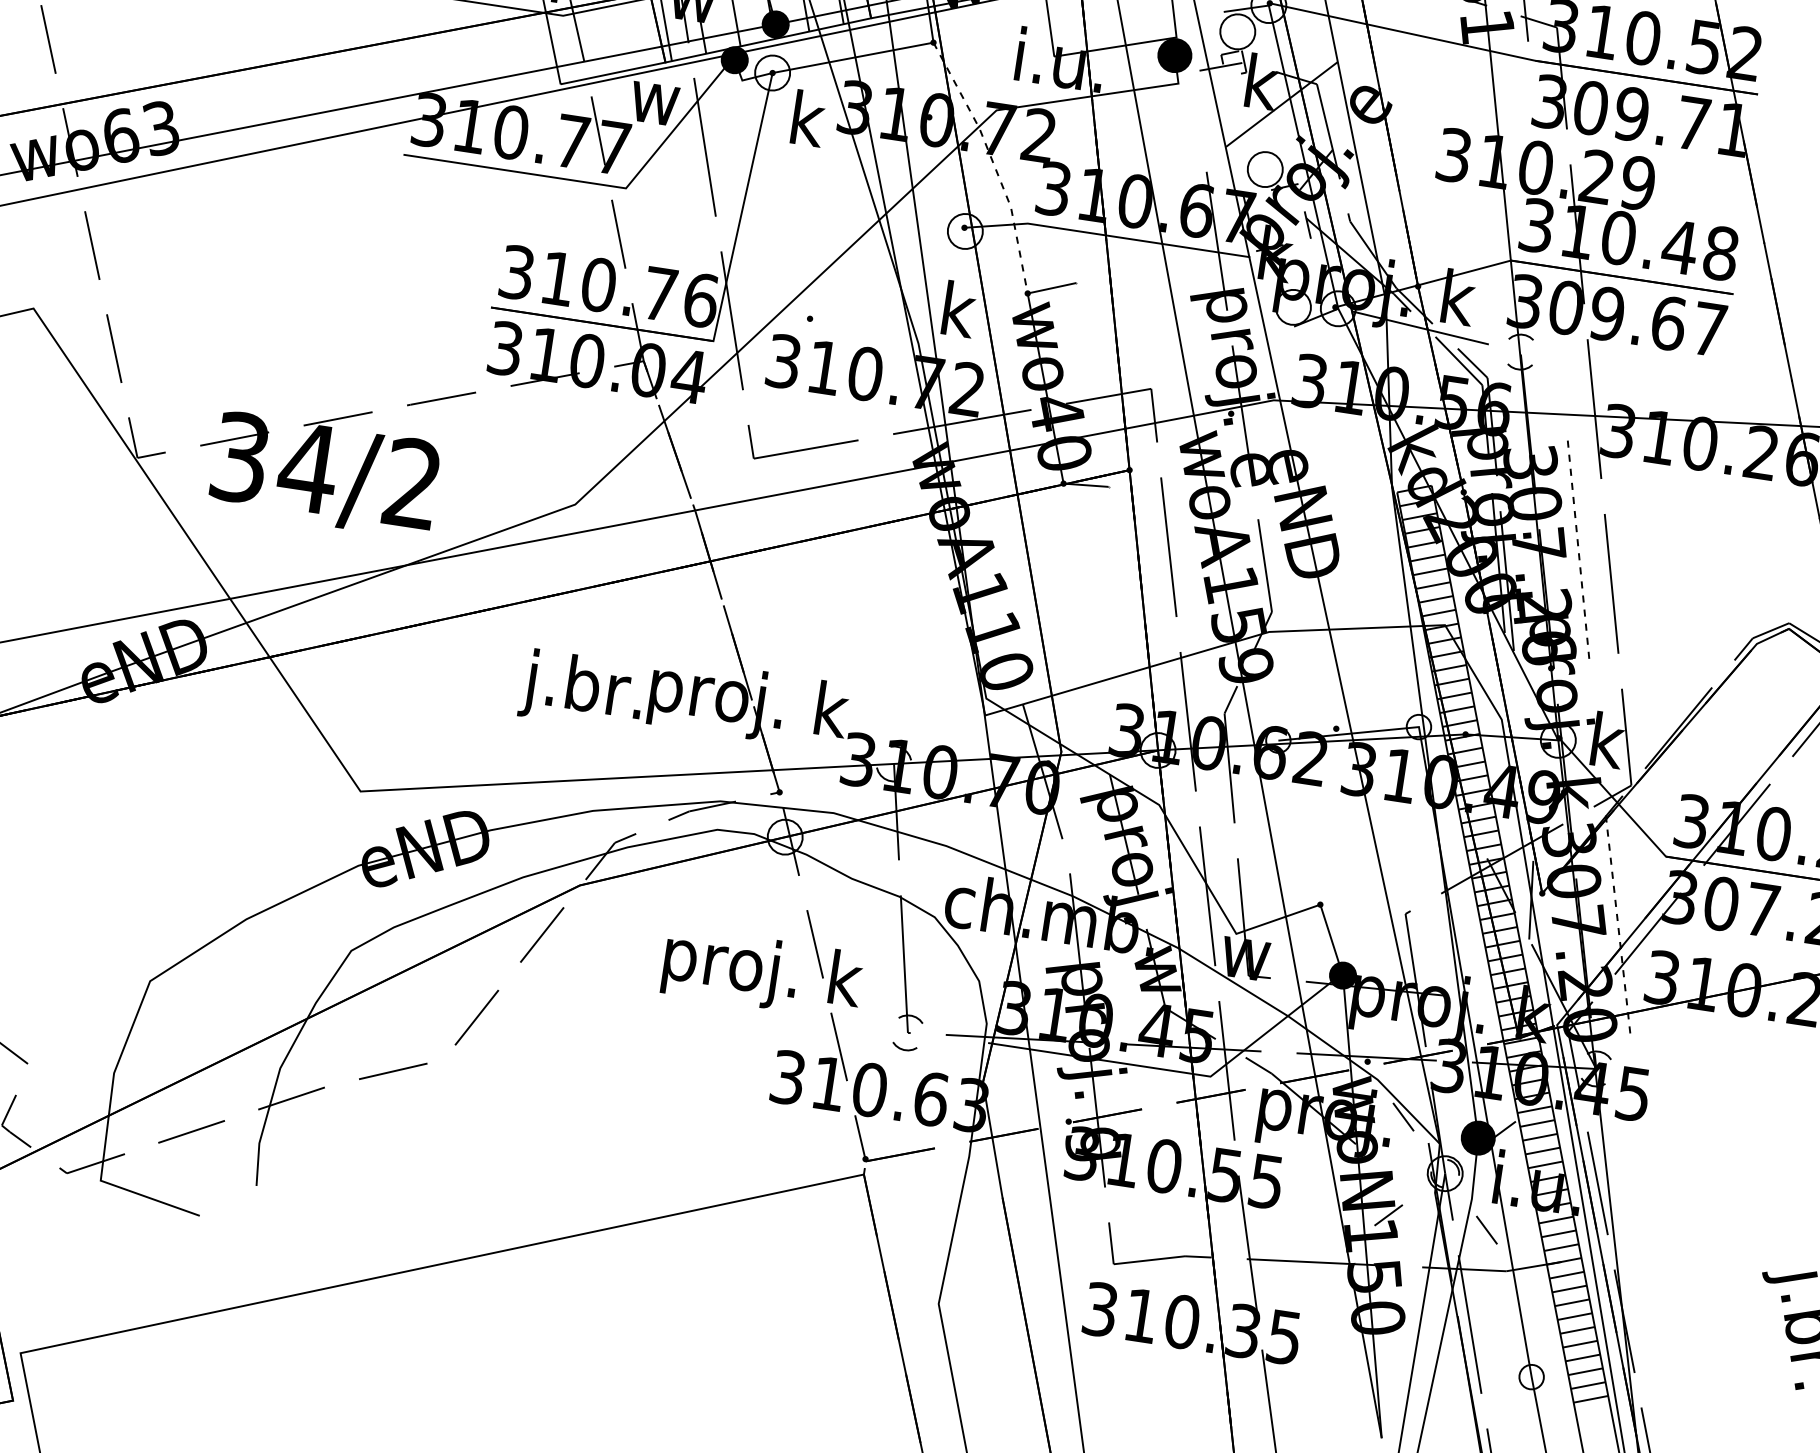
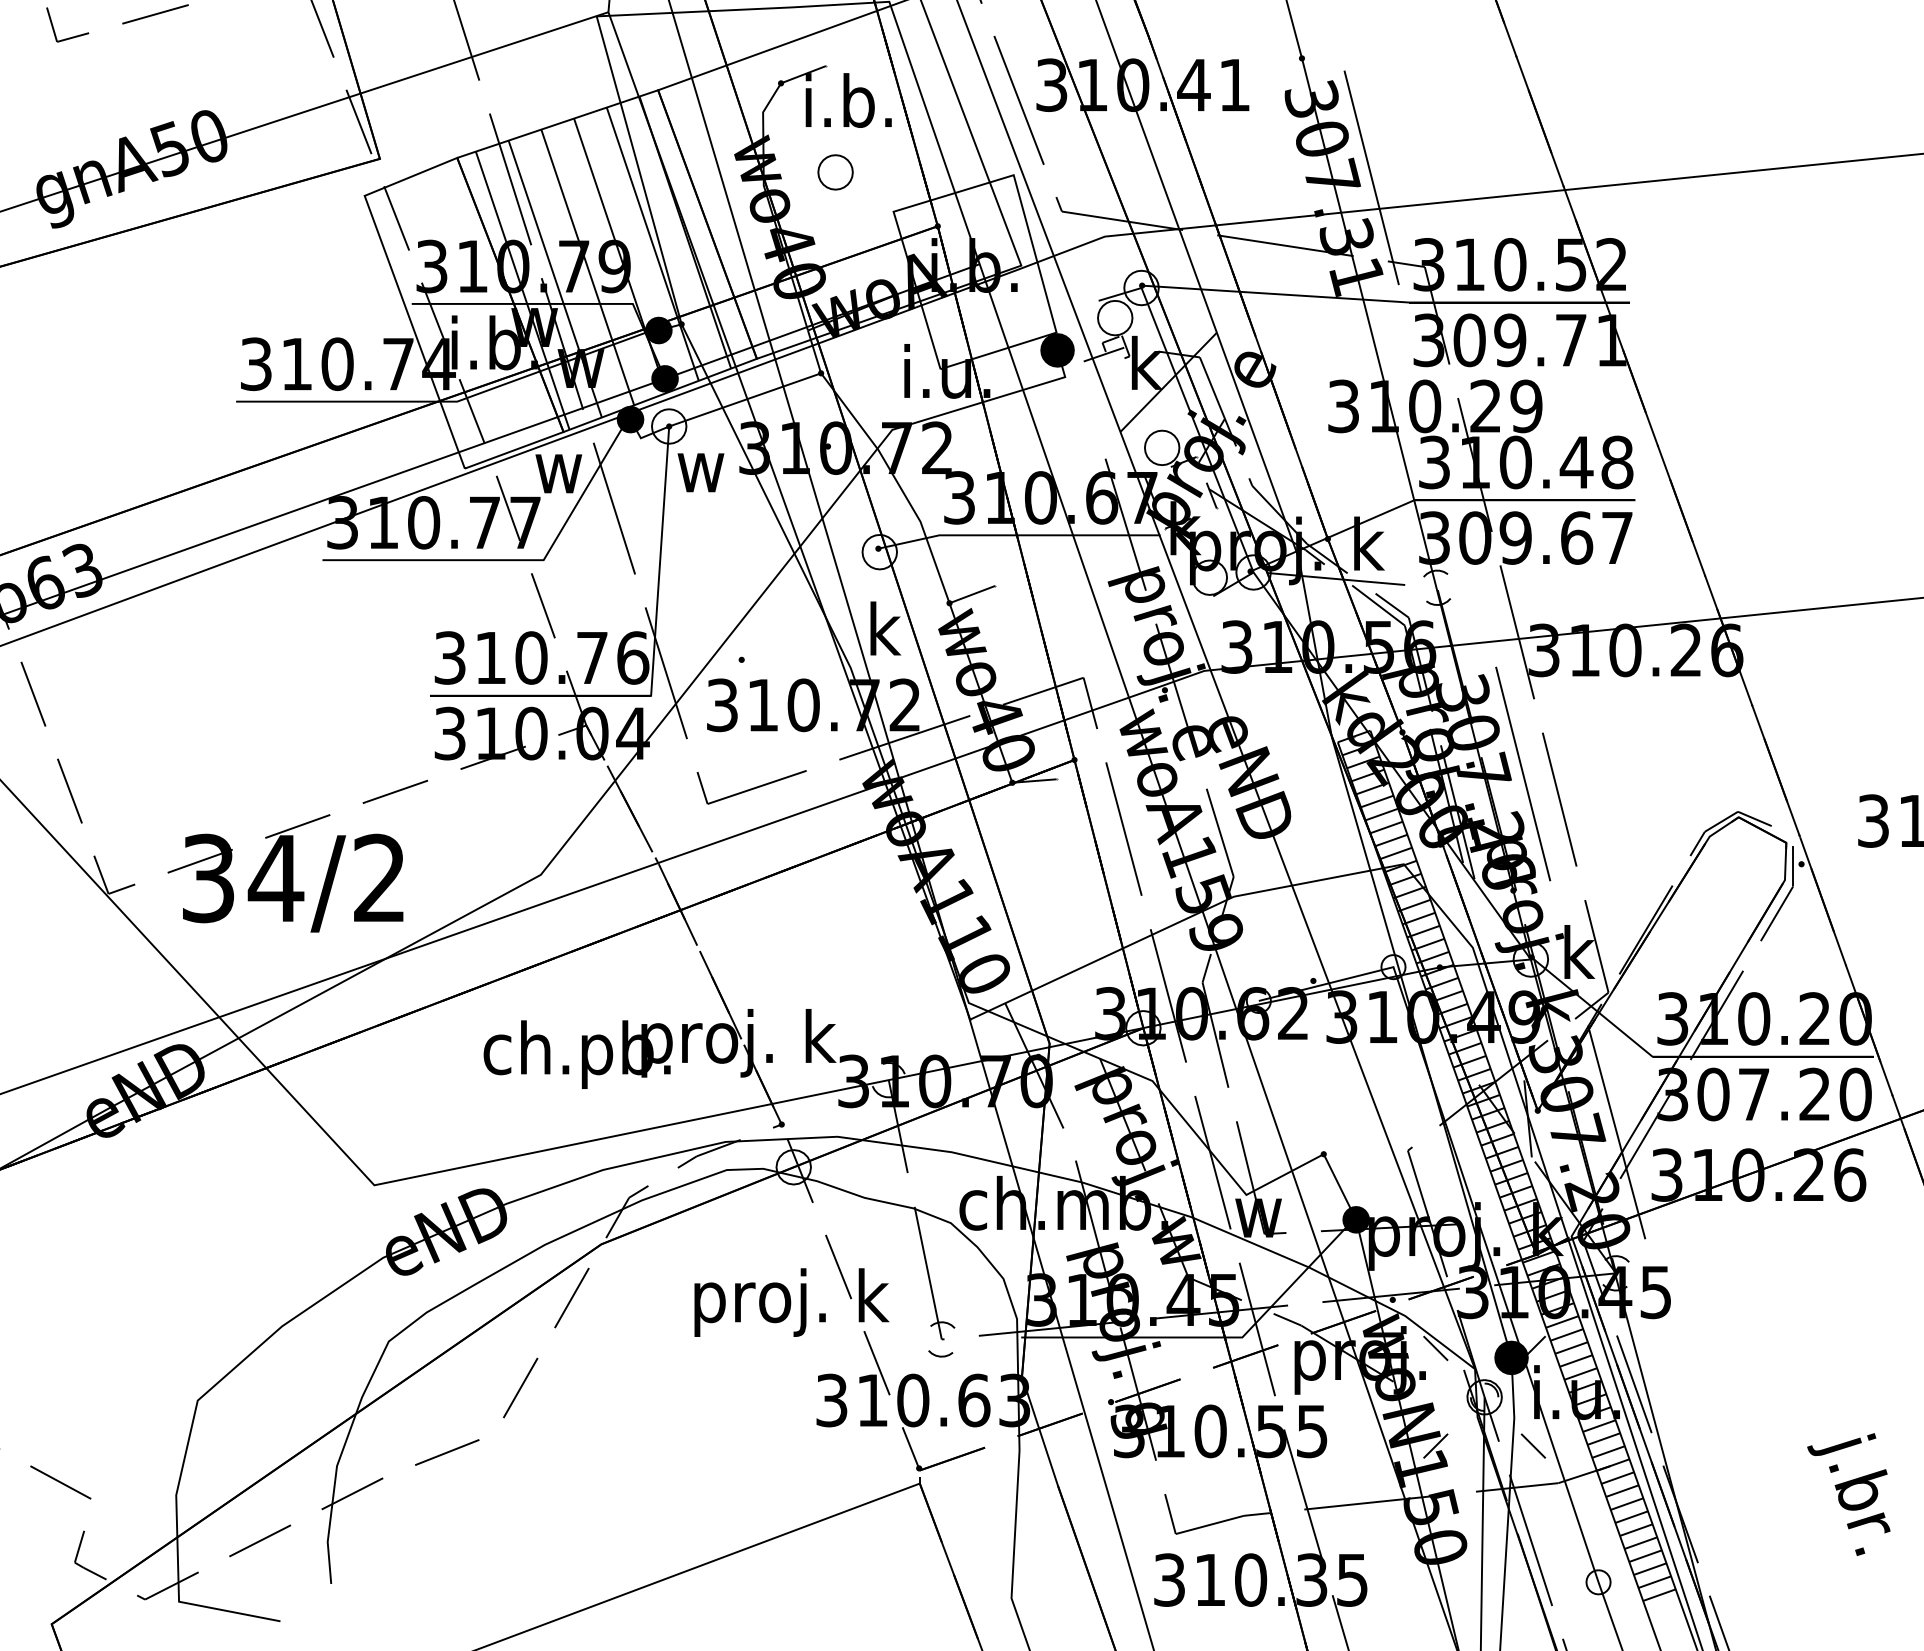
text: (799, 117) -> (701, 465), k -> w
line: (993, 164) -> (897, 482), dashed -> solid
line: (1579, 553) -> (1523, 774), dashed -> solid
text: (583, 690) -> (576, 1054), j.br. -> ch.pb.
line: (1618, 927) -> (1616, 1132), dashed -> solid

